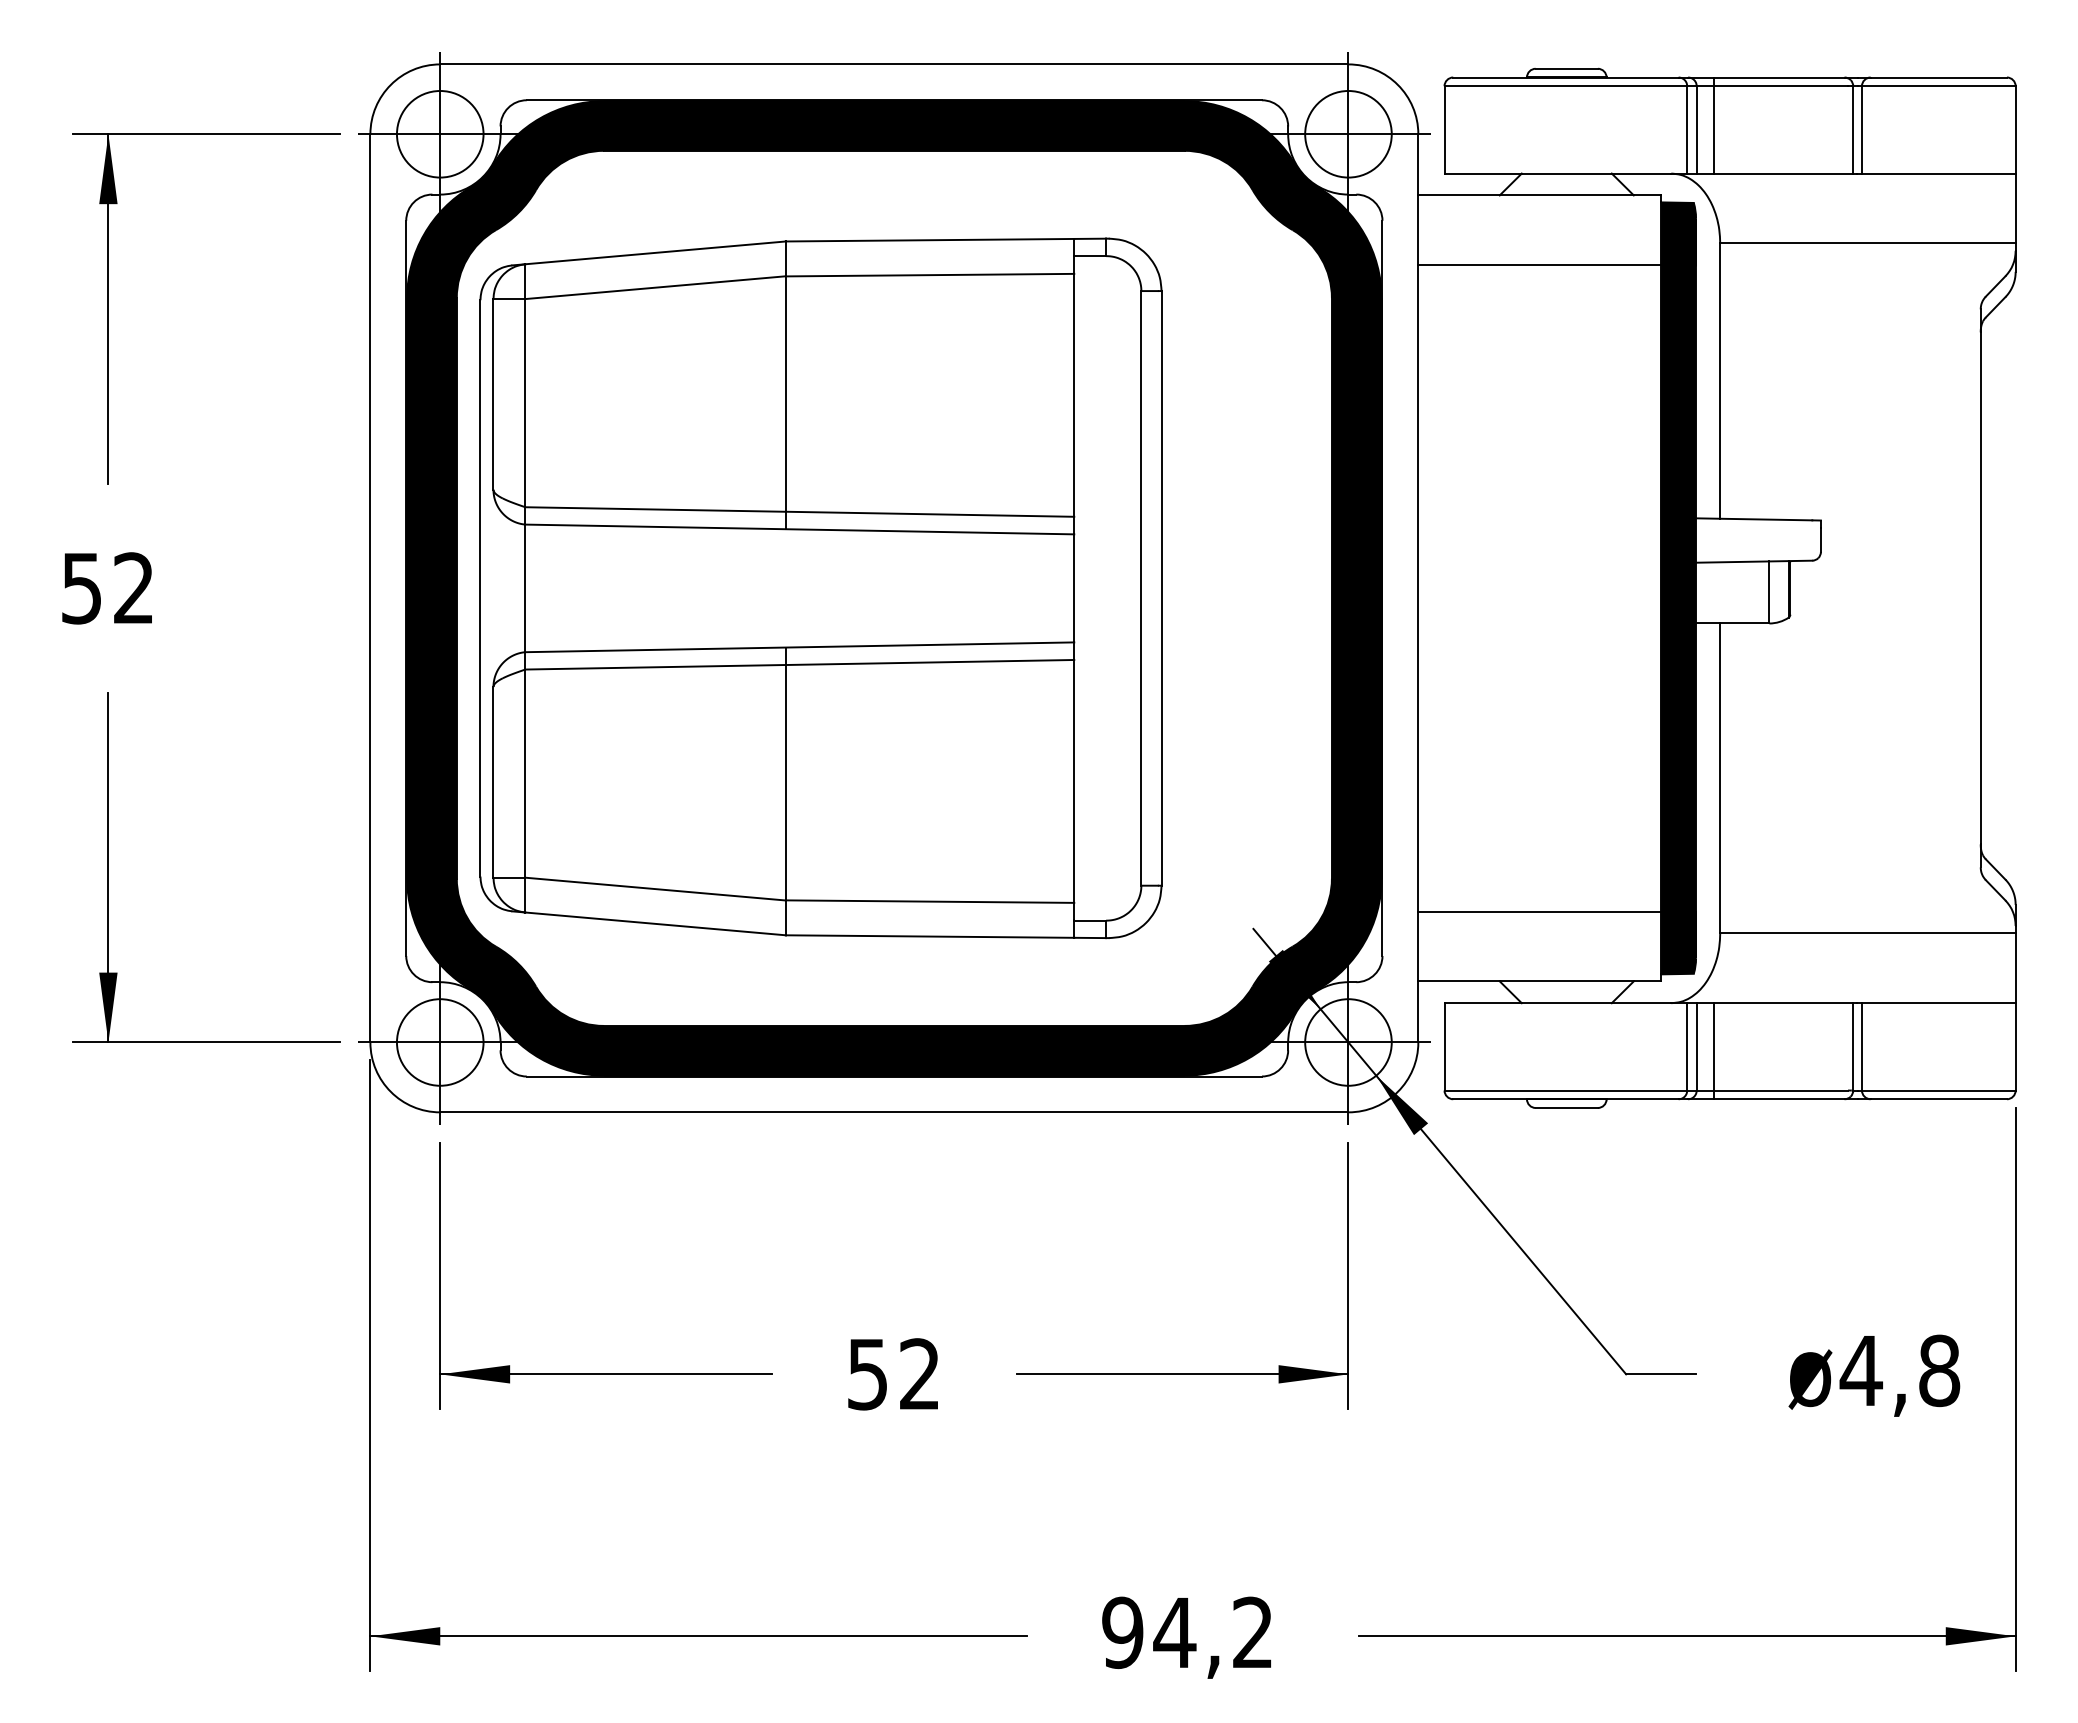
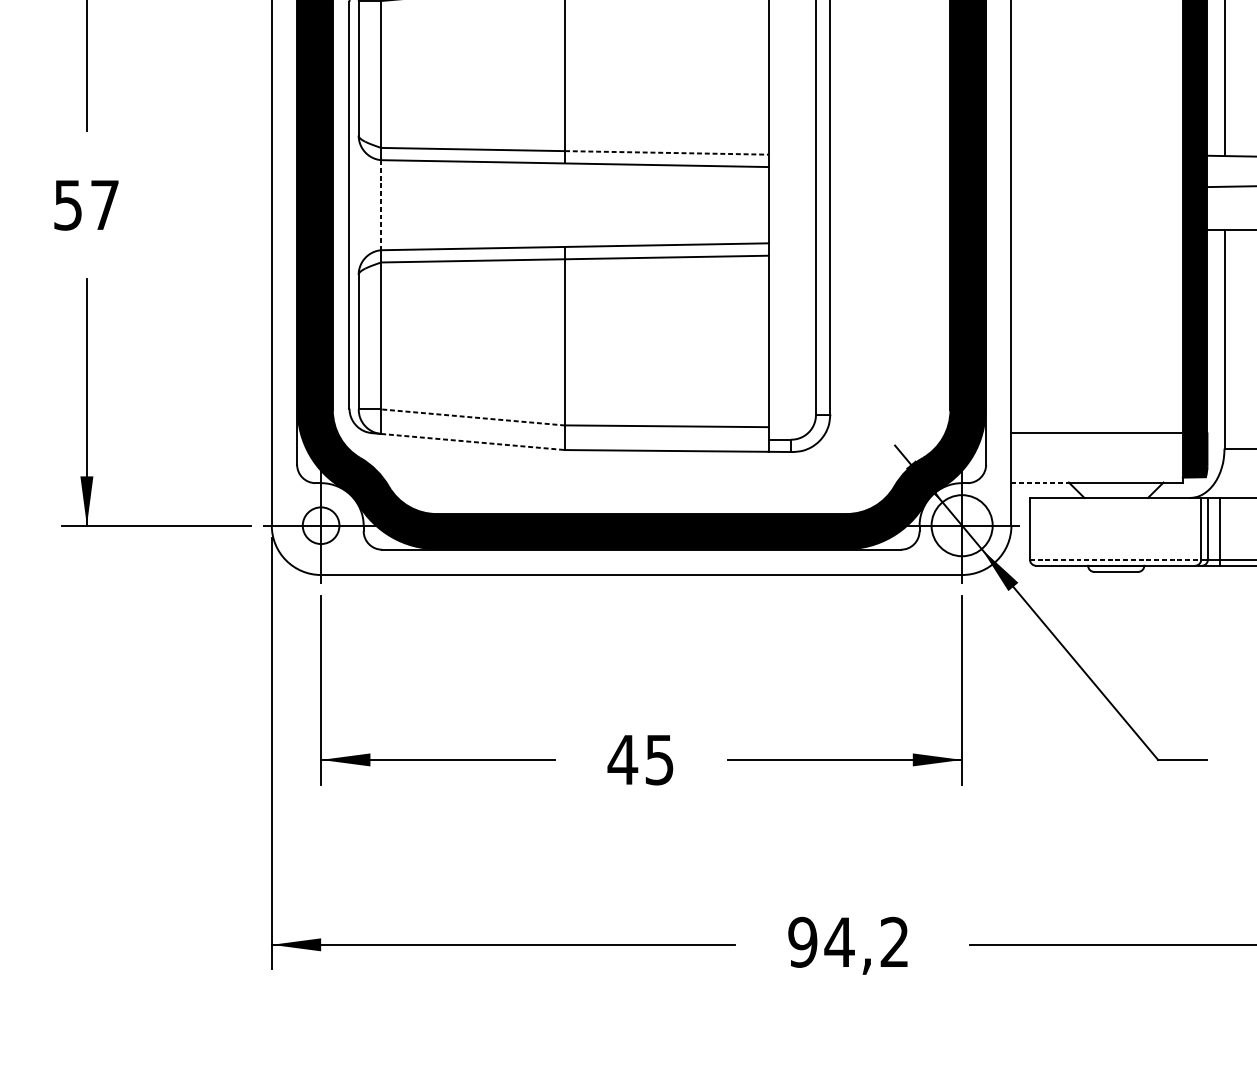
line: (930, 514) -> (667, 153), solid -> dashed
text: (133, 587) -> (104, 204), 52 -> 57
line: (525, 588) -> (381, 205), solid -> dashed
line: (655, 889) -> (473, 417), solid -> dashed
line: (655, 923) -> (473, 441), solid -> dashed
line: (1459, 981) -> (1040, 482), solid -> dashed
circle: (439, 1042) -> (320, 525), size x0.6
line: (1566, 1090) -> (1116, 559), solid -> dashed
text: (892, 1374) -> (640, 760), 52 -> 45

